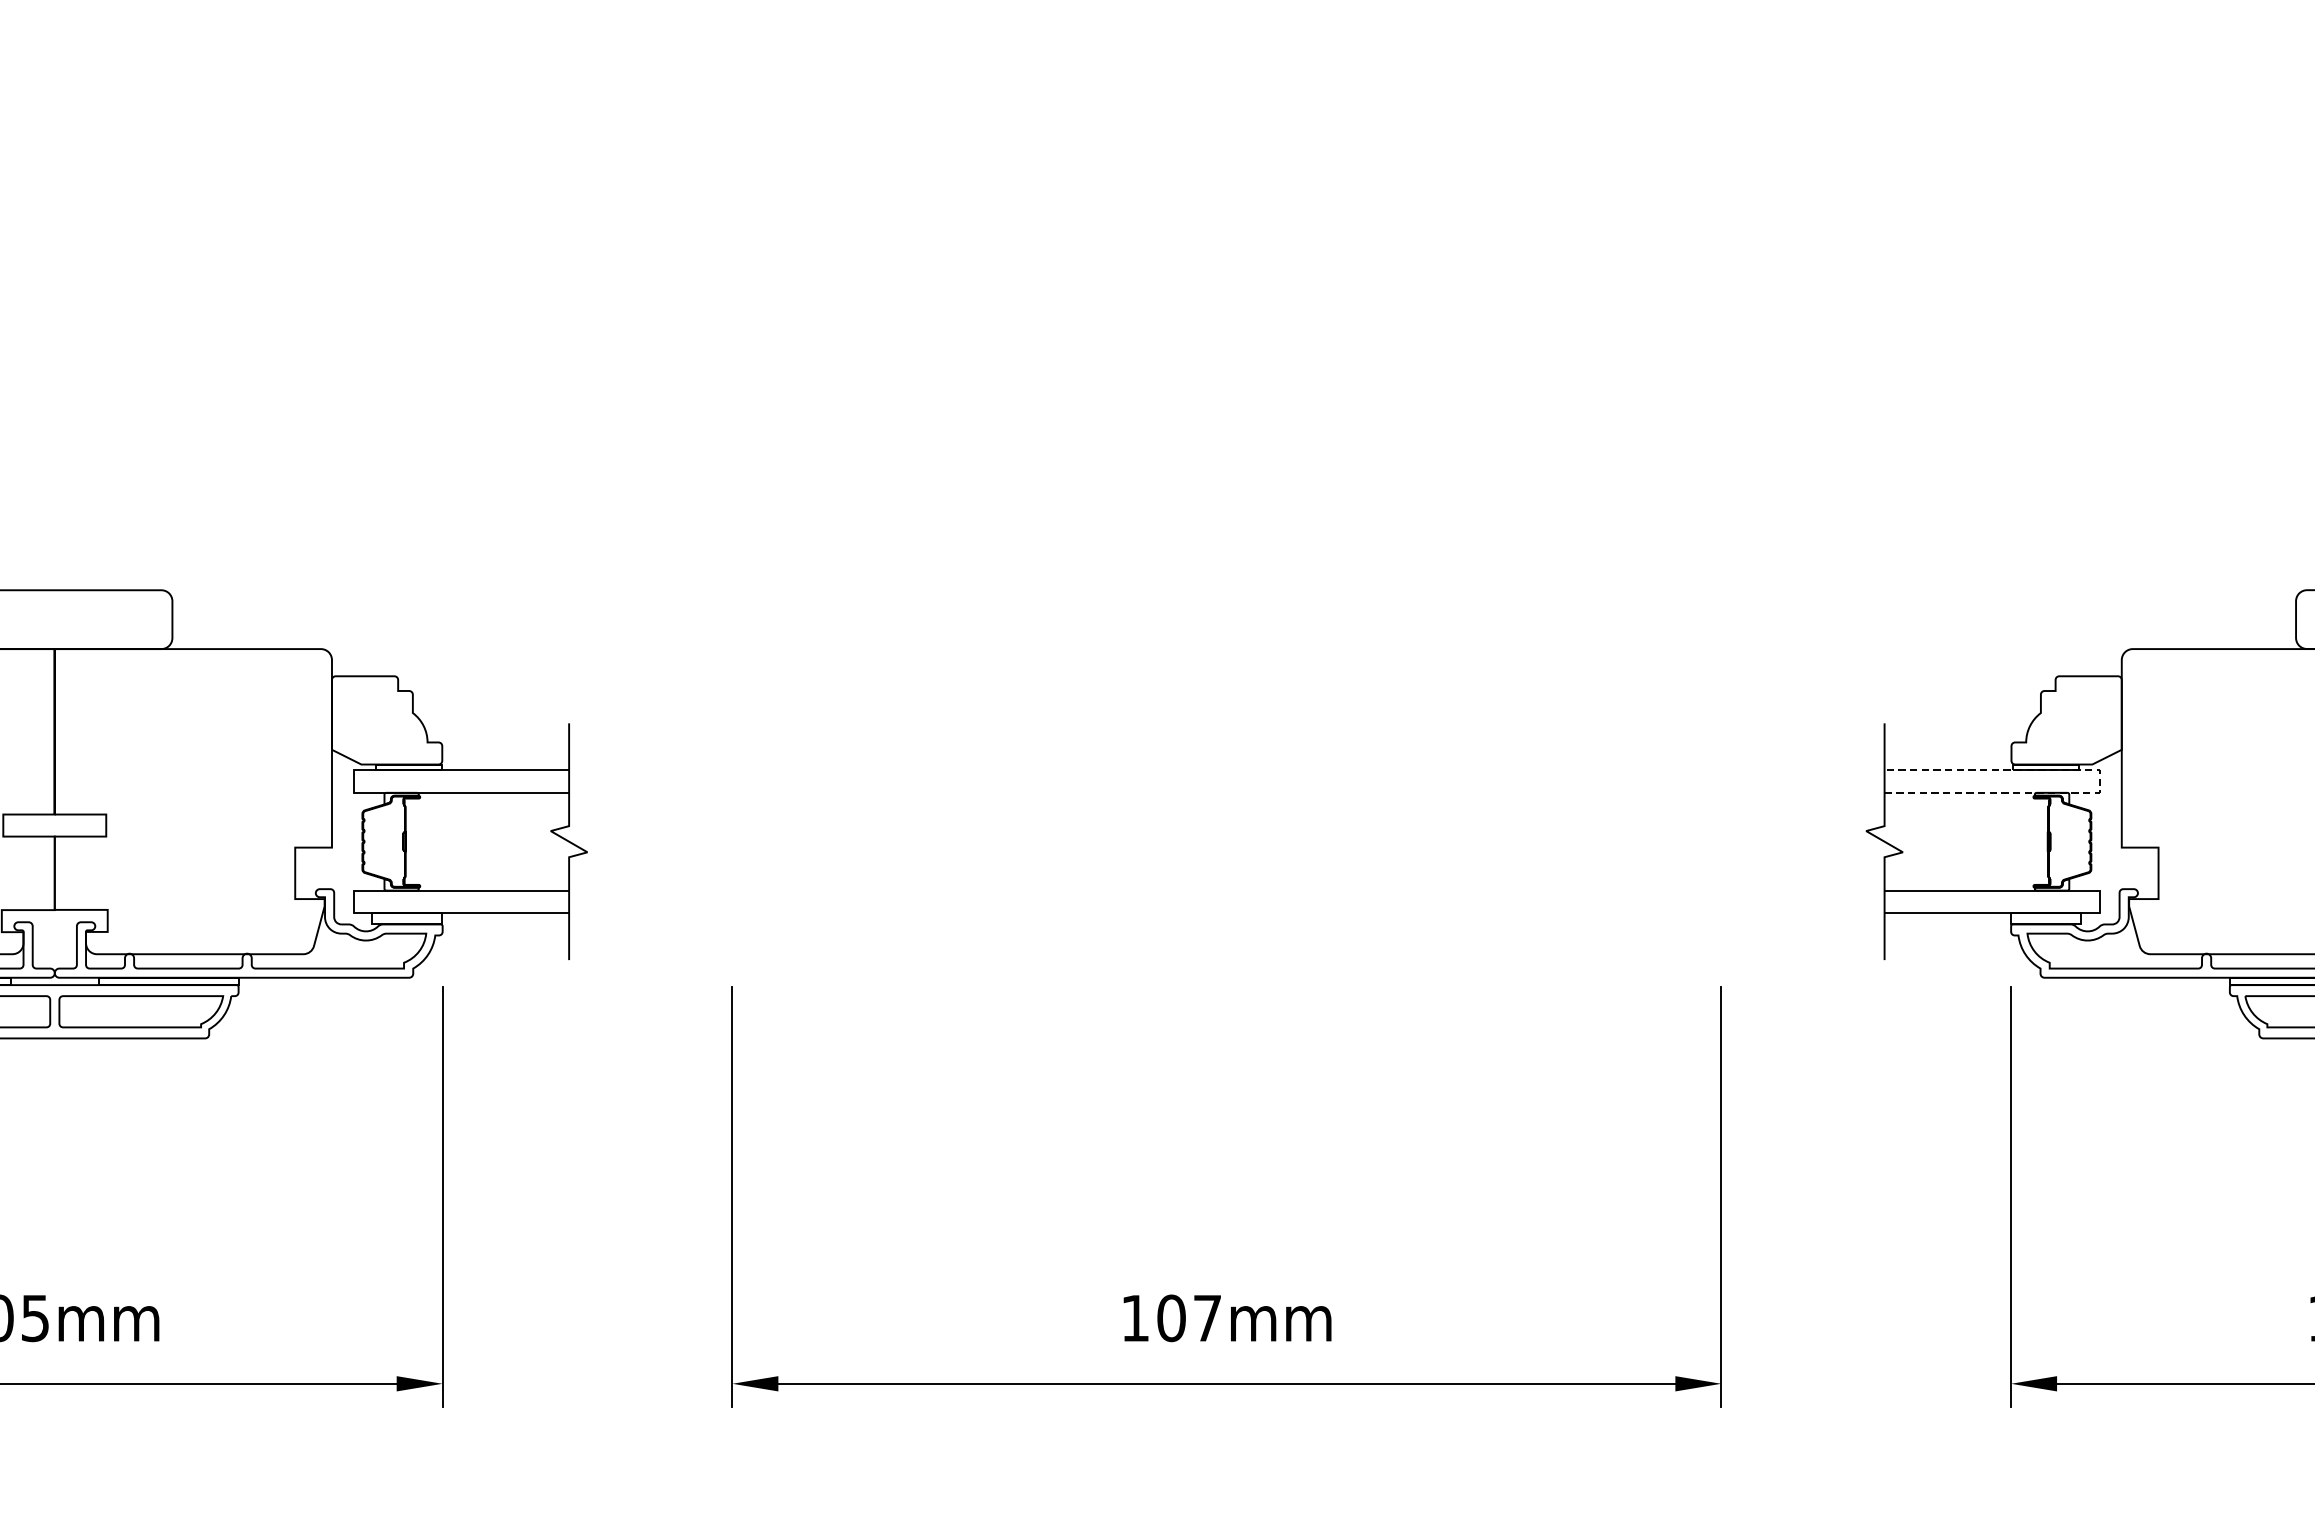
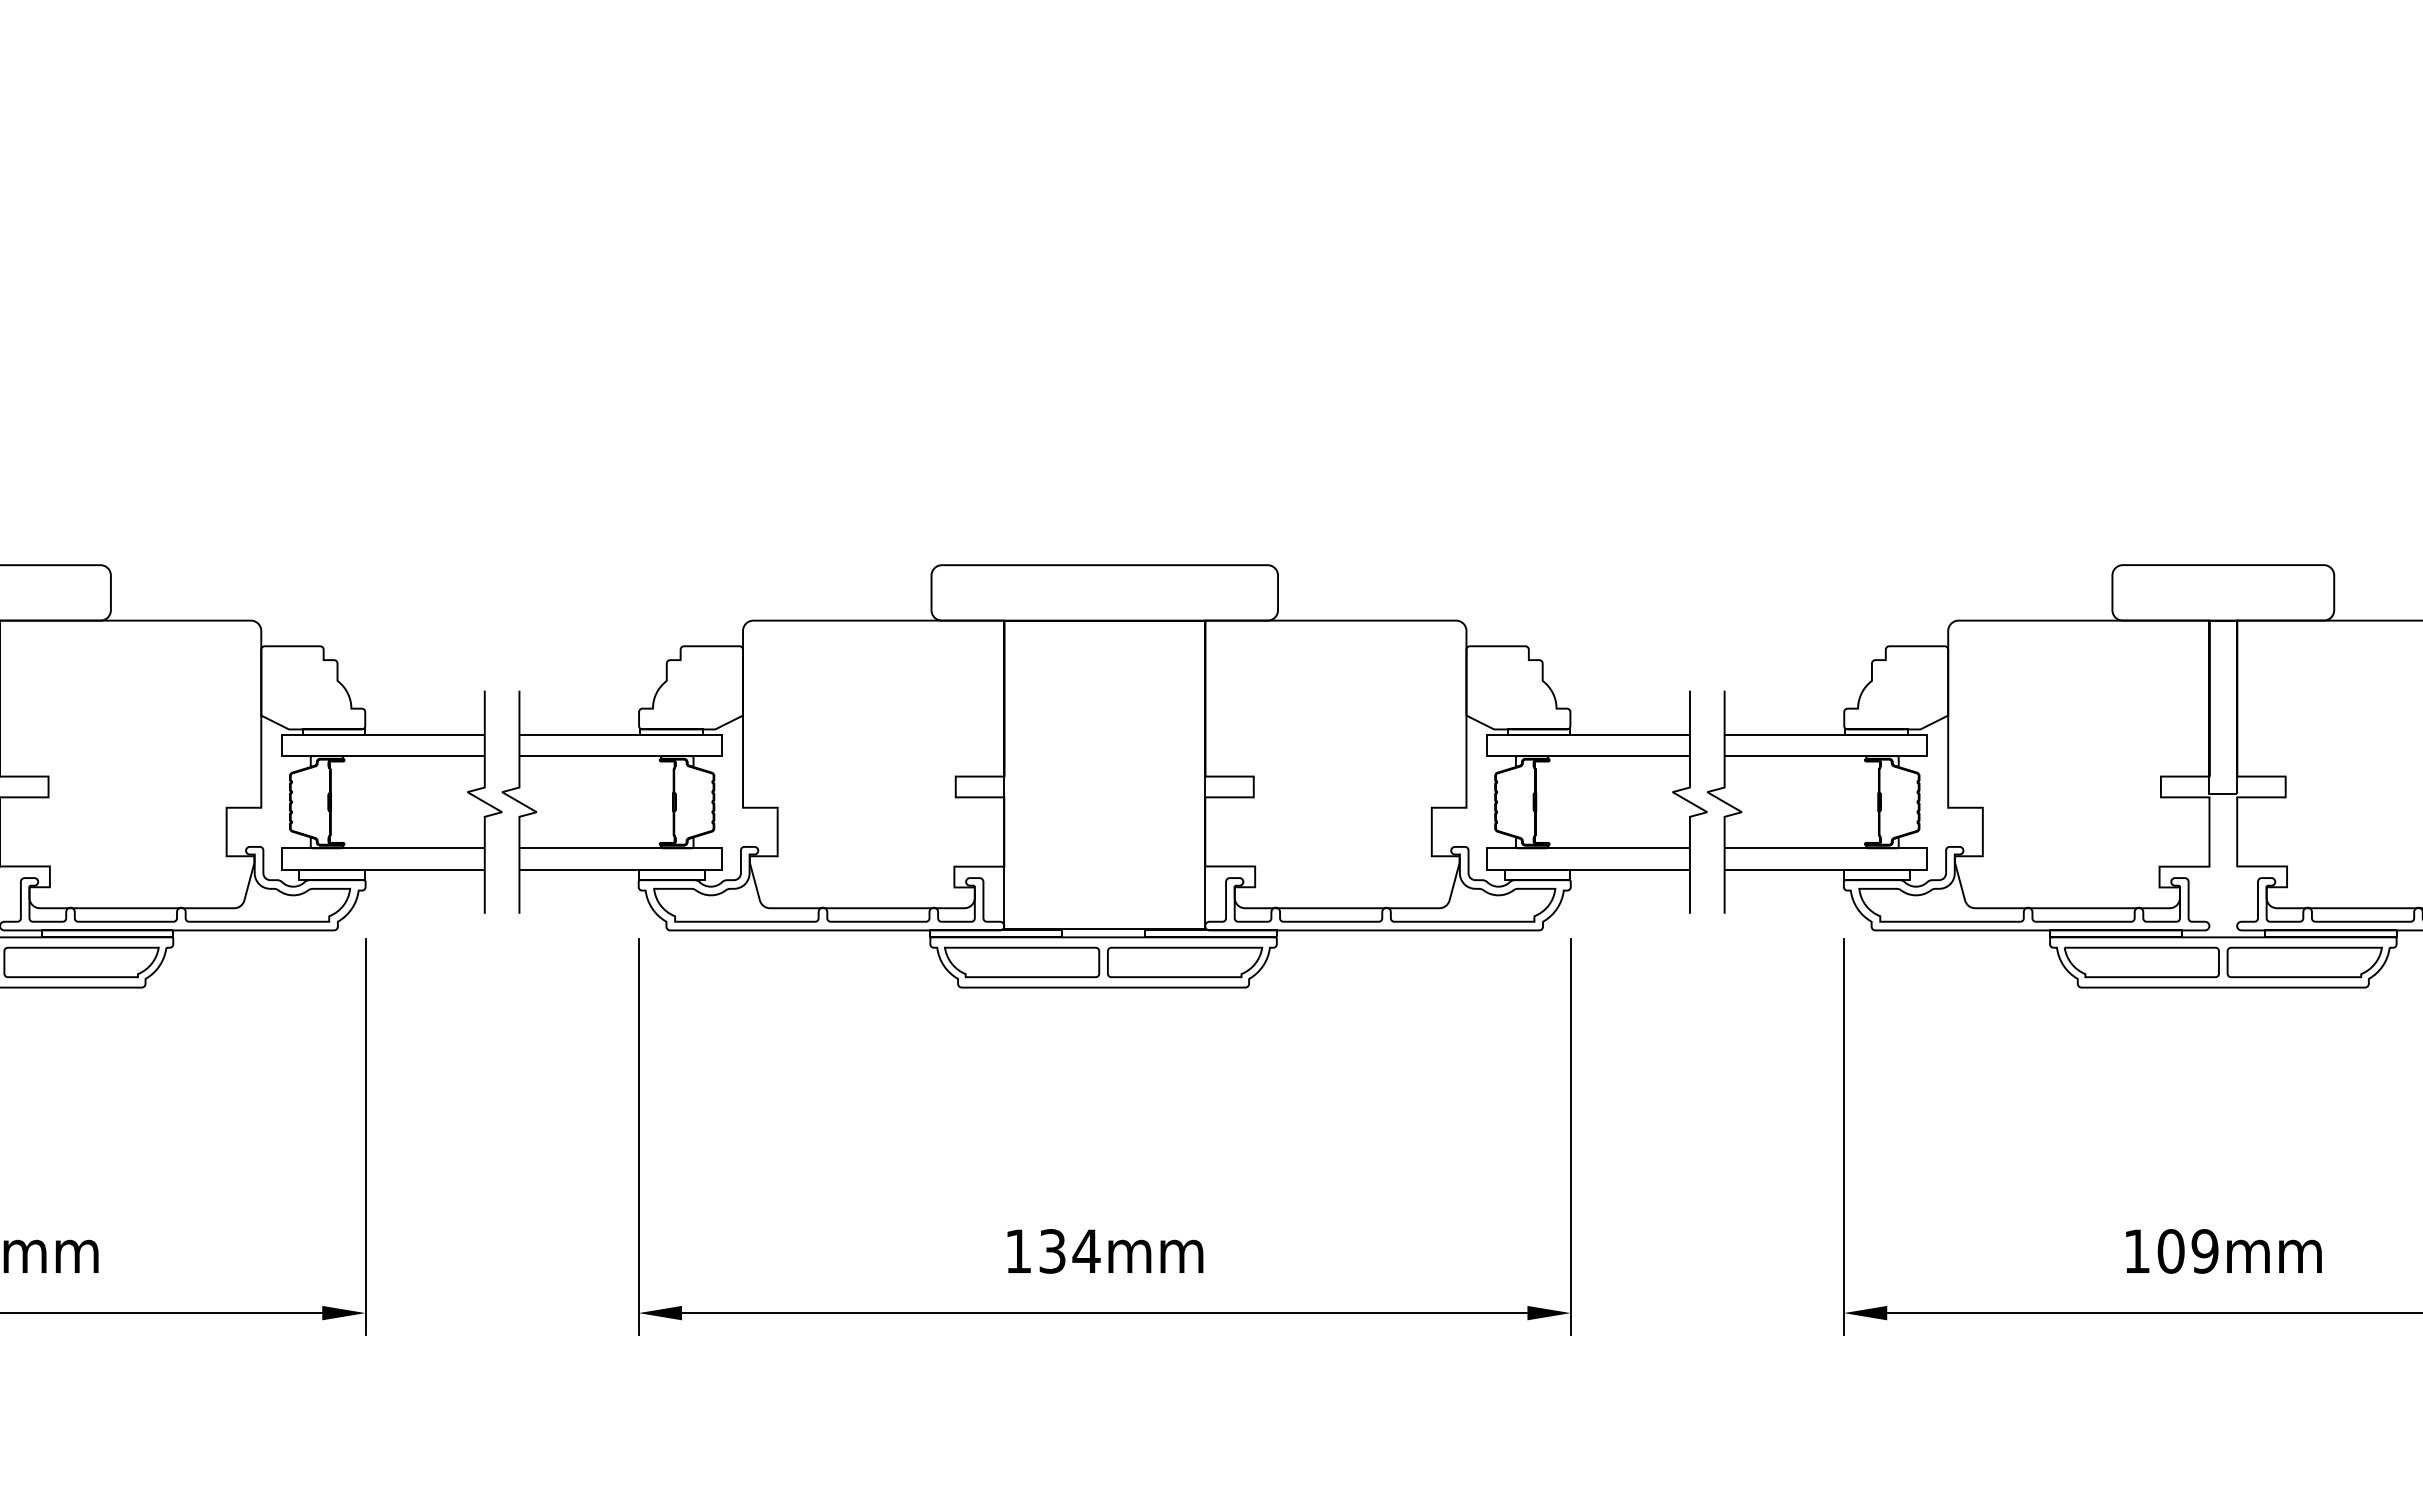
line: (2099, 781) -> (1927, 745), dashed -> solid
part: (1226, 814) -> (1104, 776), added
text: (1189, 1318) -> (1069, 1251), 107mm -> 134mm

